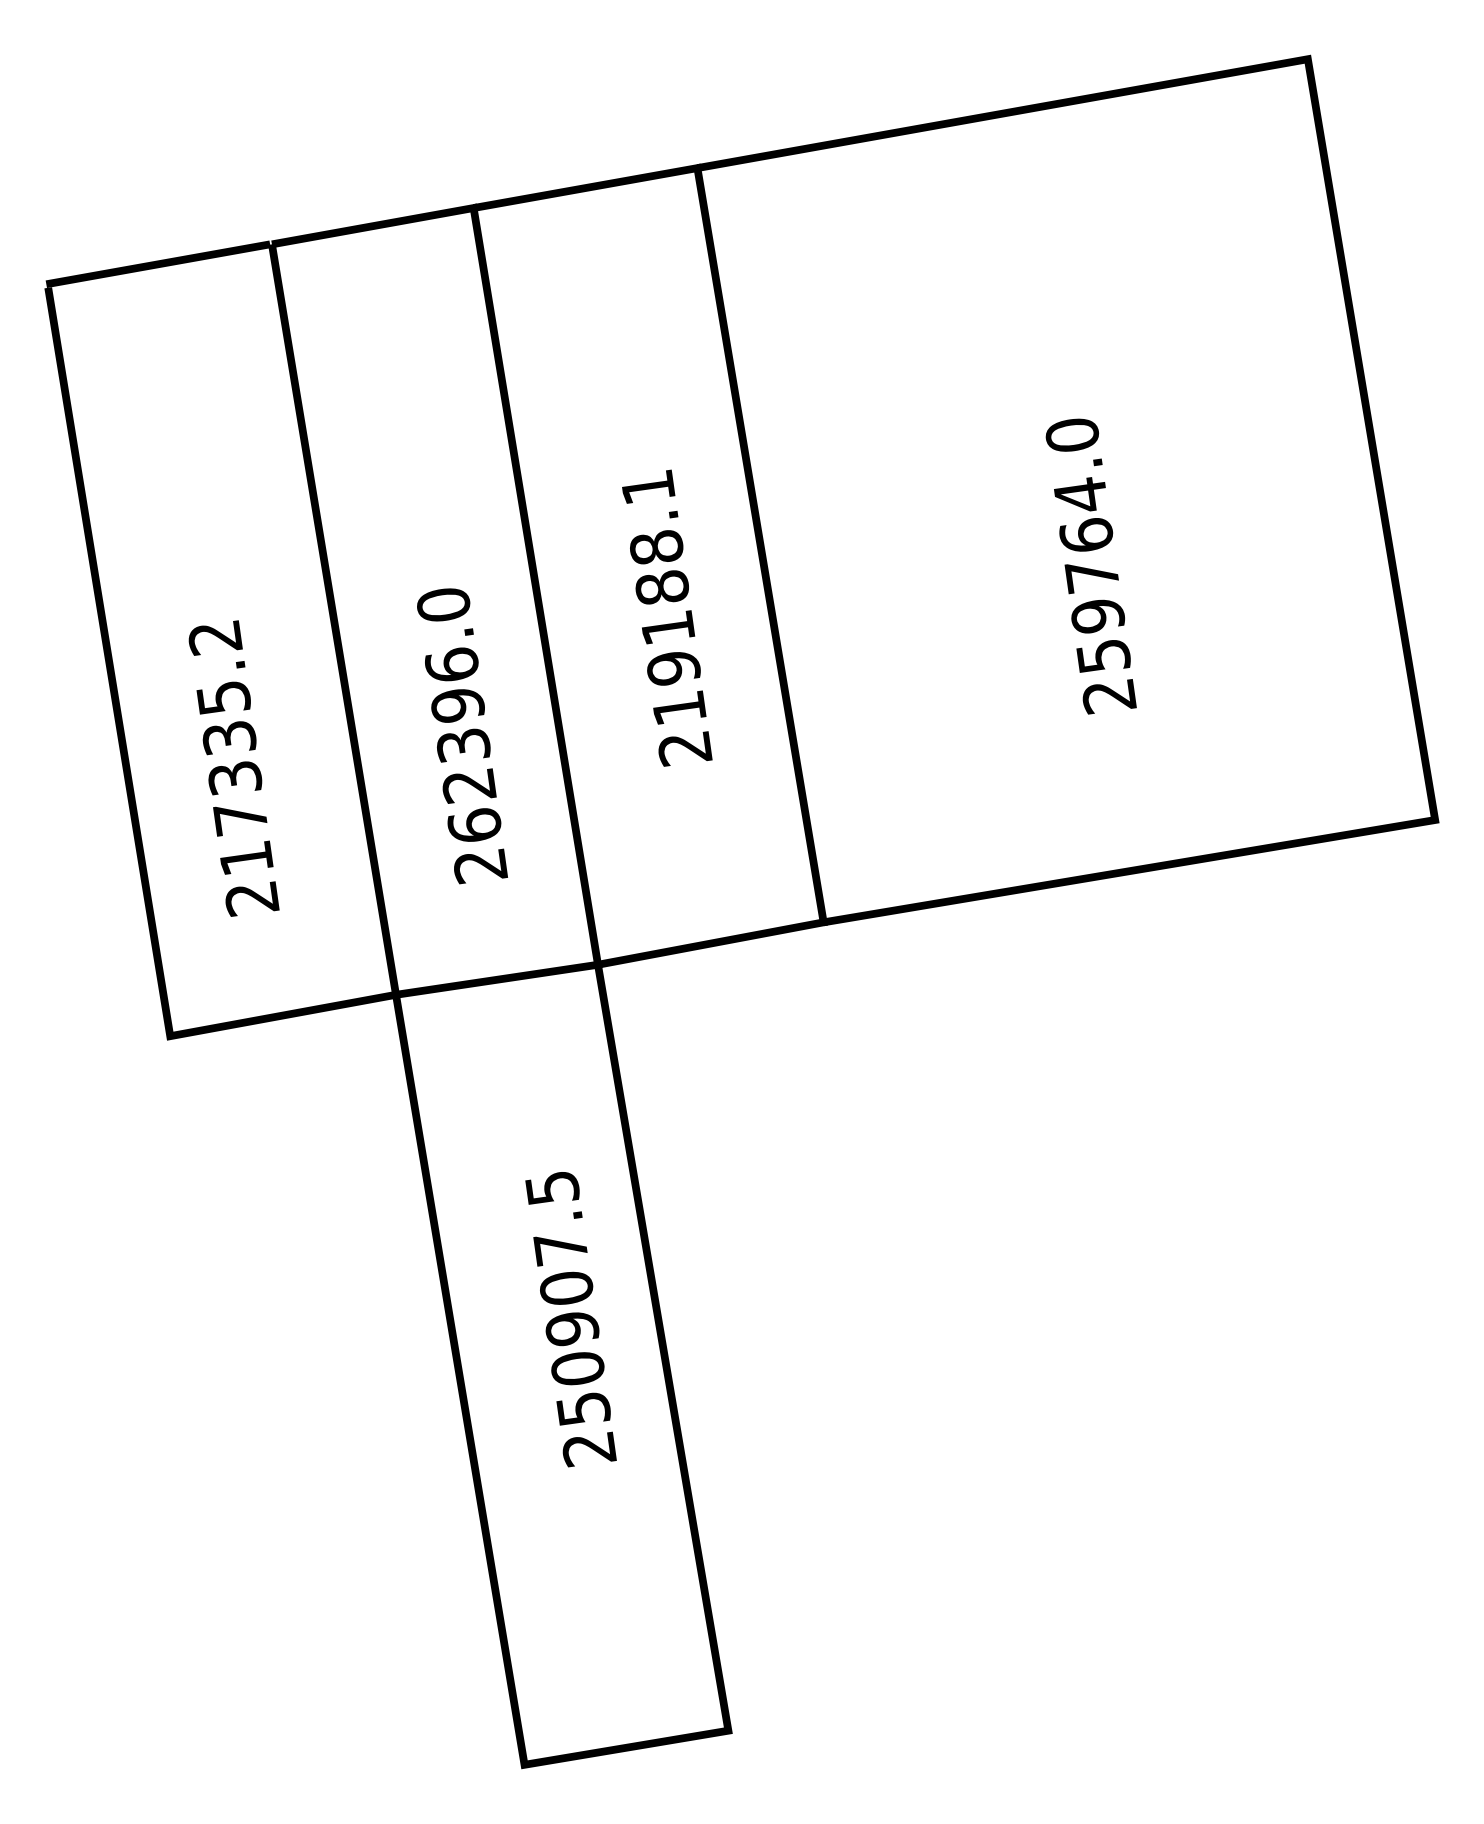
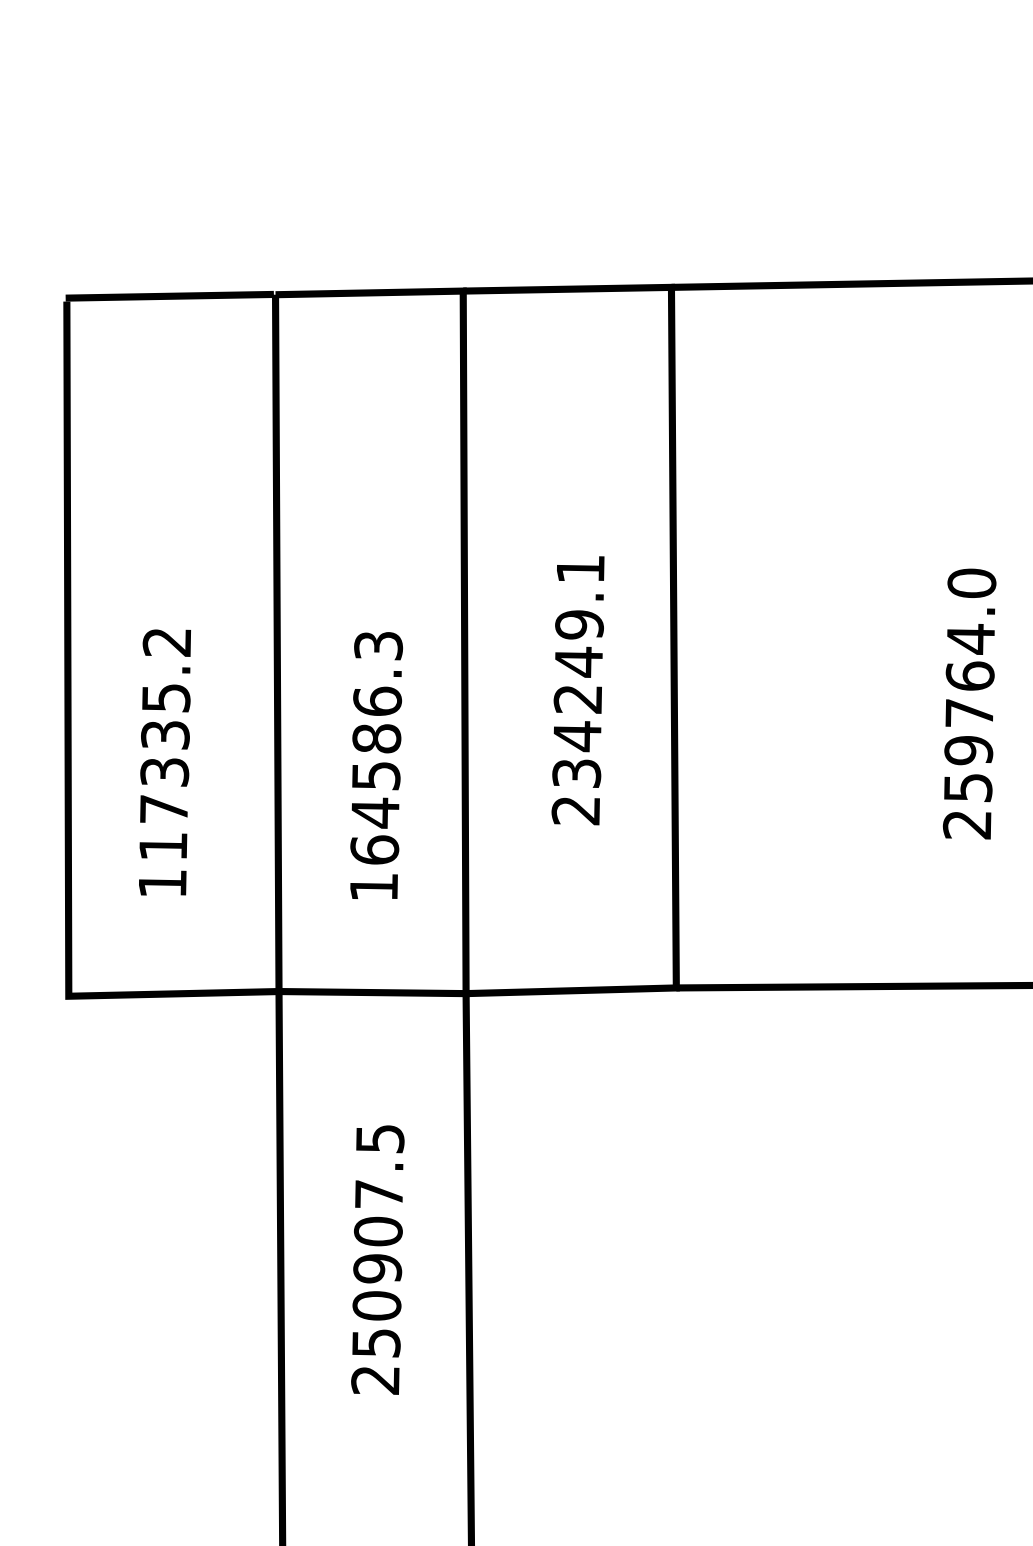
text: (668, 627) -> (578, 698), 219188.1 -> 234249.1
text: (462, 736) -> (376, 767), 262396.0 -> 164586.3
text: (252, 898) -> (163, 883), 217335.2 -> 117335.2
text: (570, 1319) -> (377, 1260), moved

